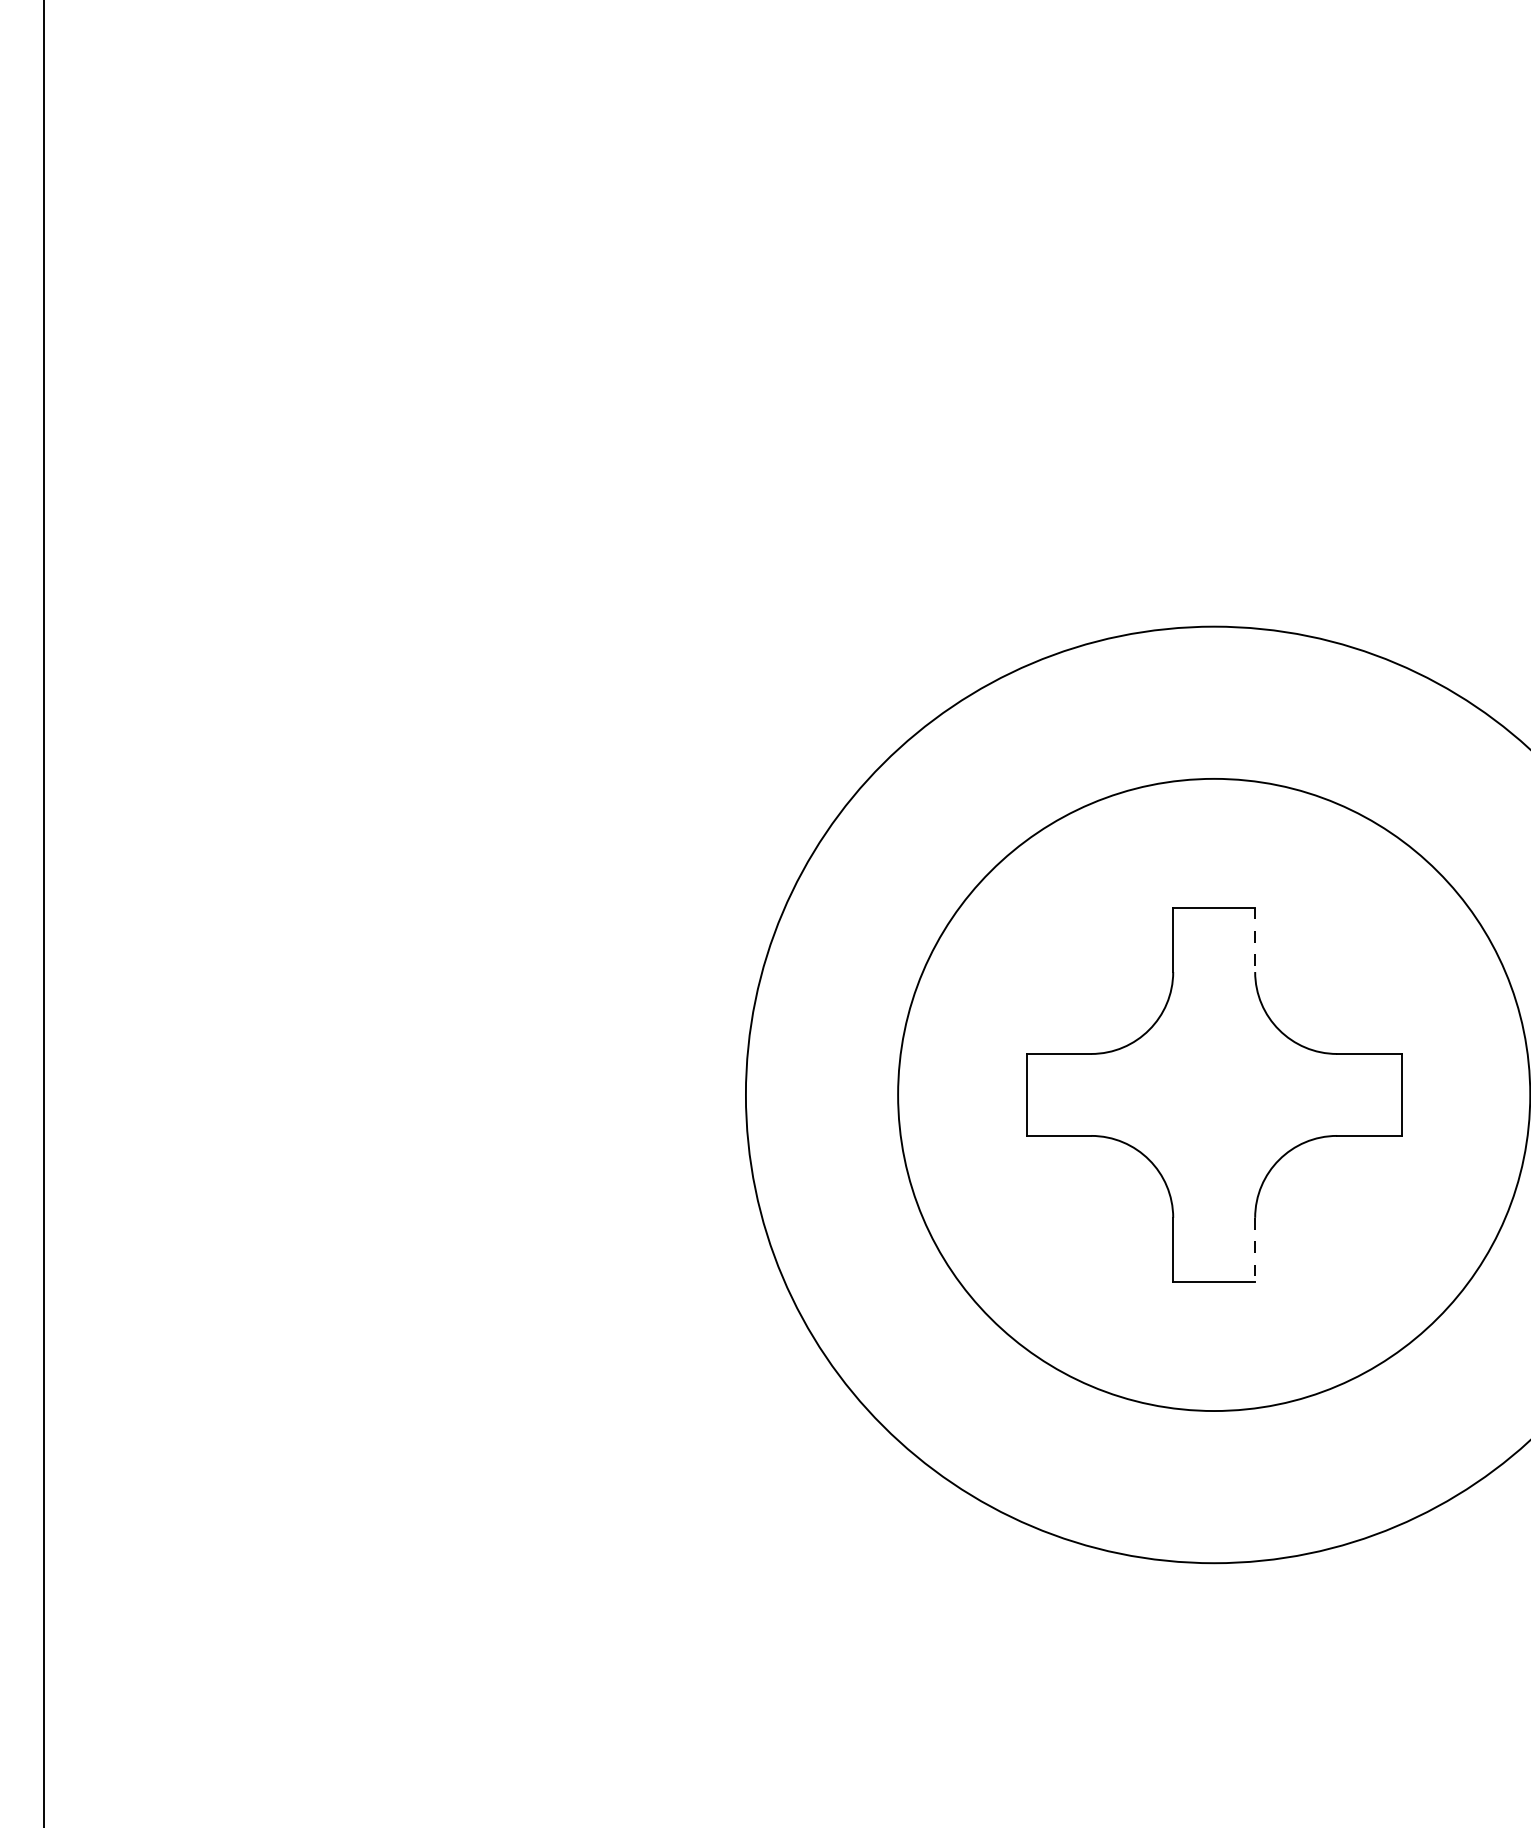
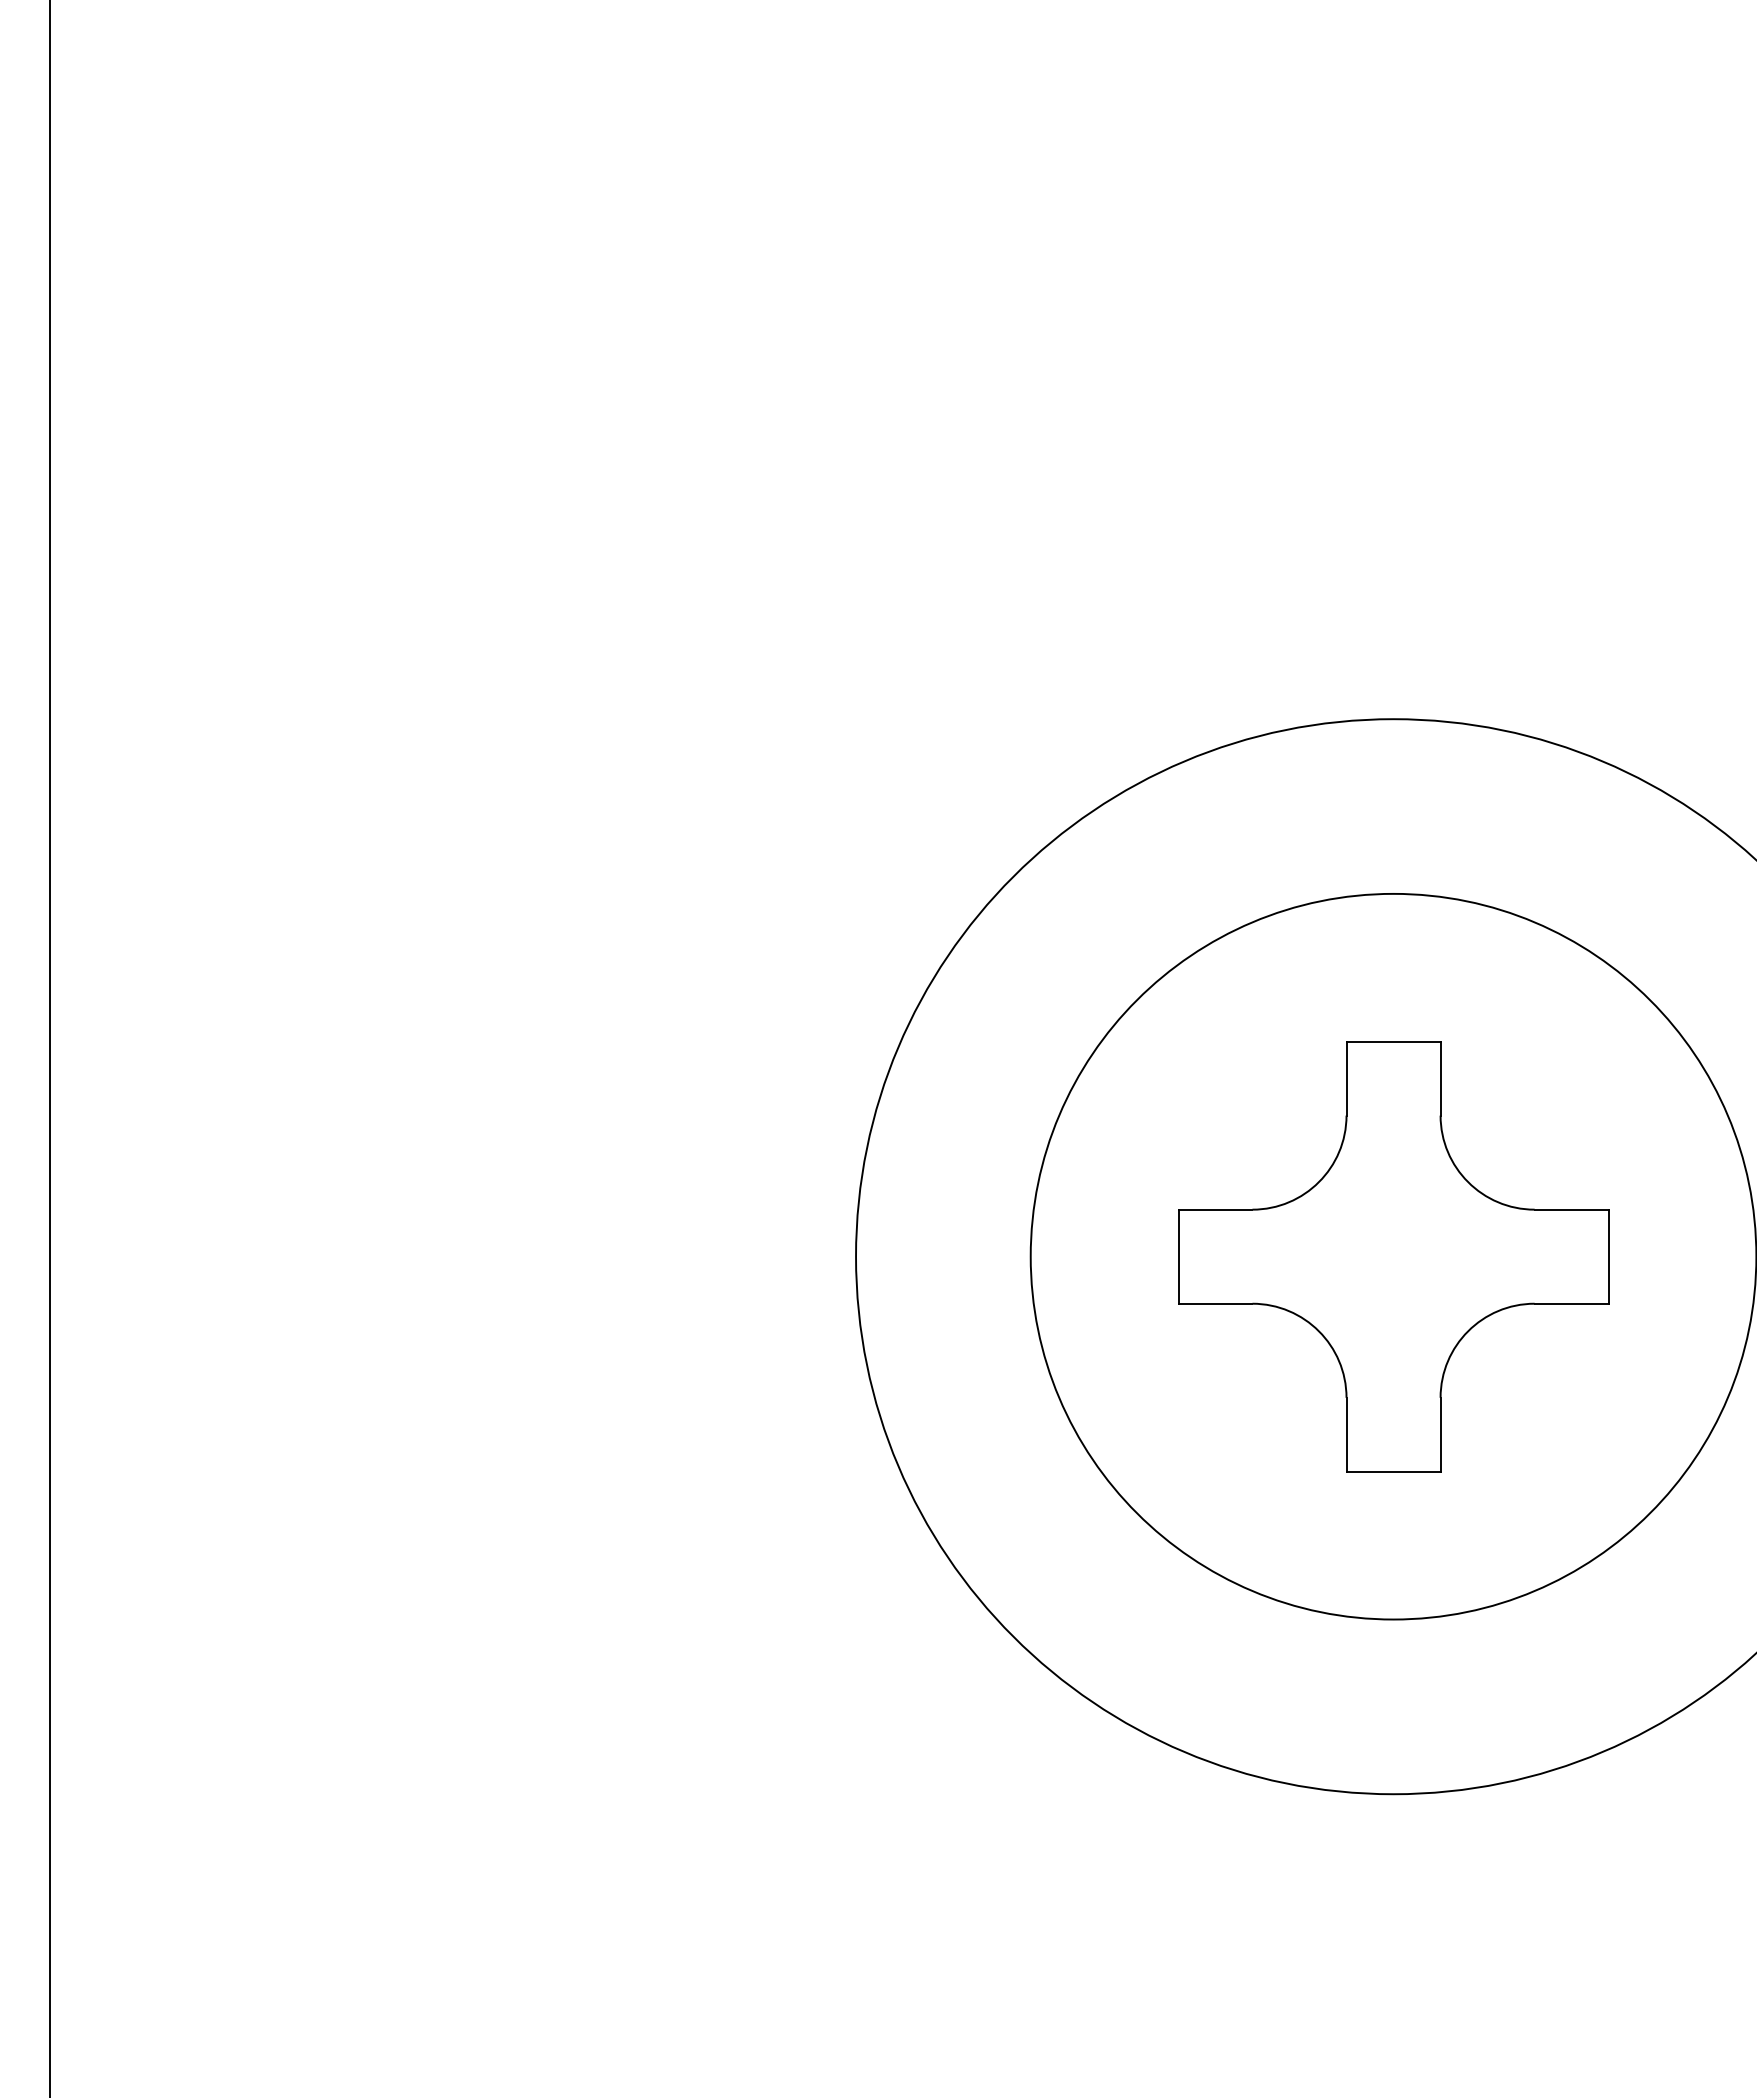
line: (1255, 940) -> (1440, 1079), dashed -> solid
line: (1255, 1250) -> (1440, 1435), dashed -> solid

